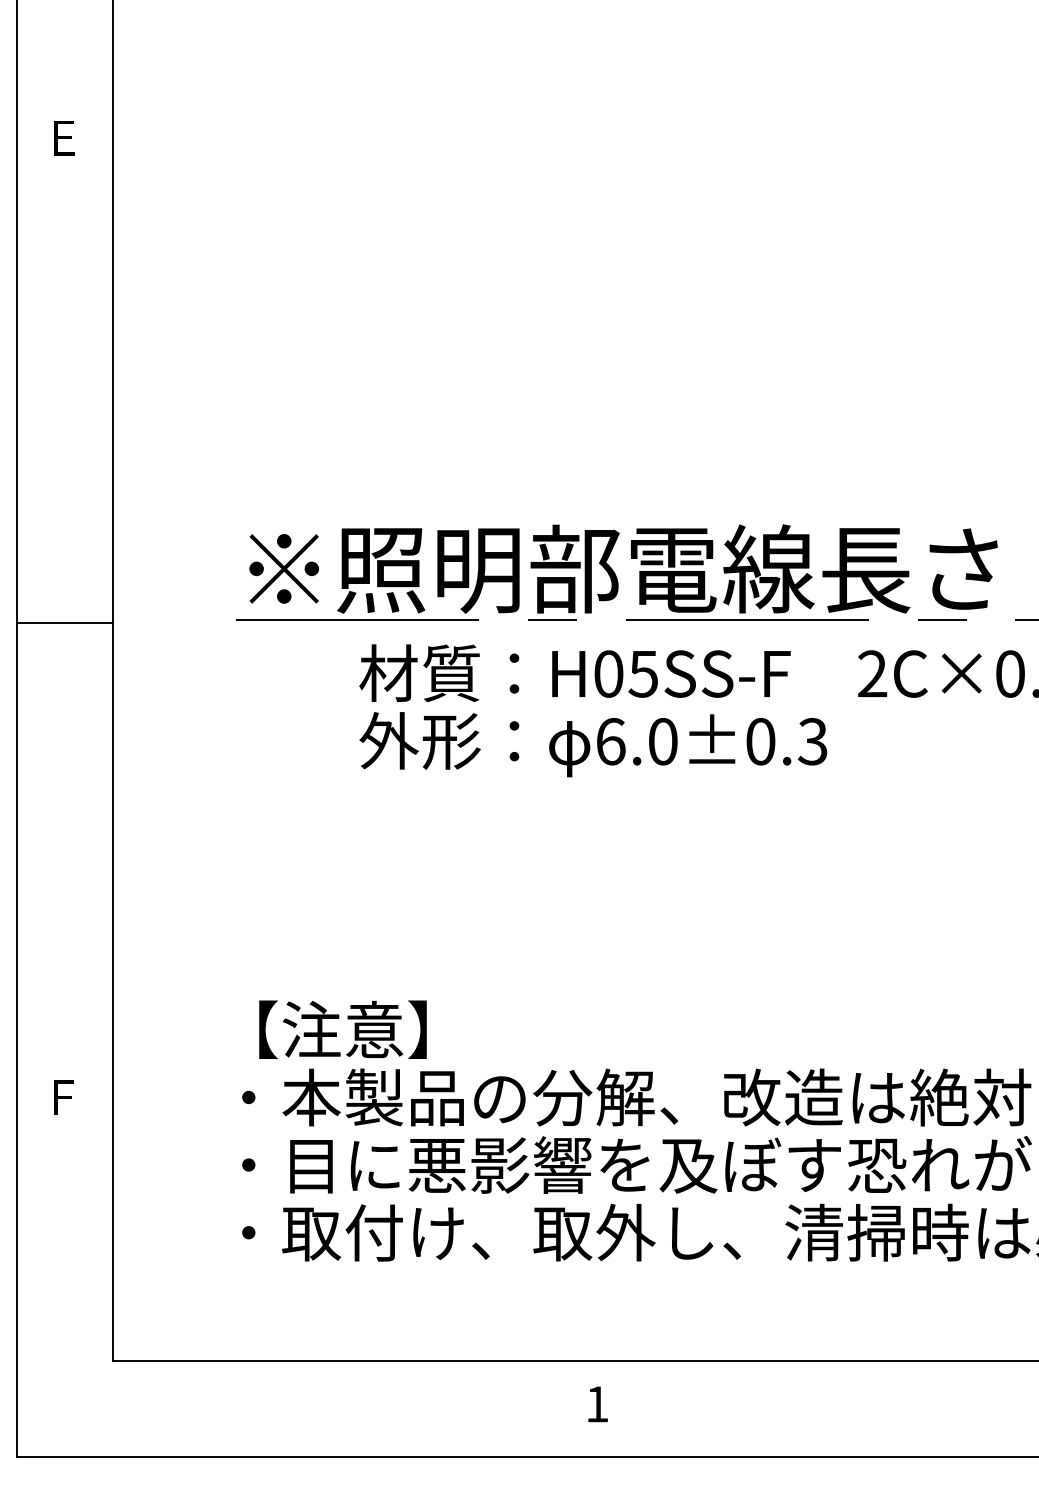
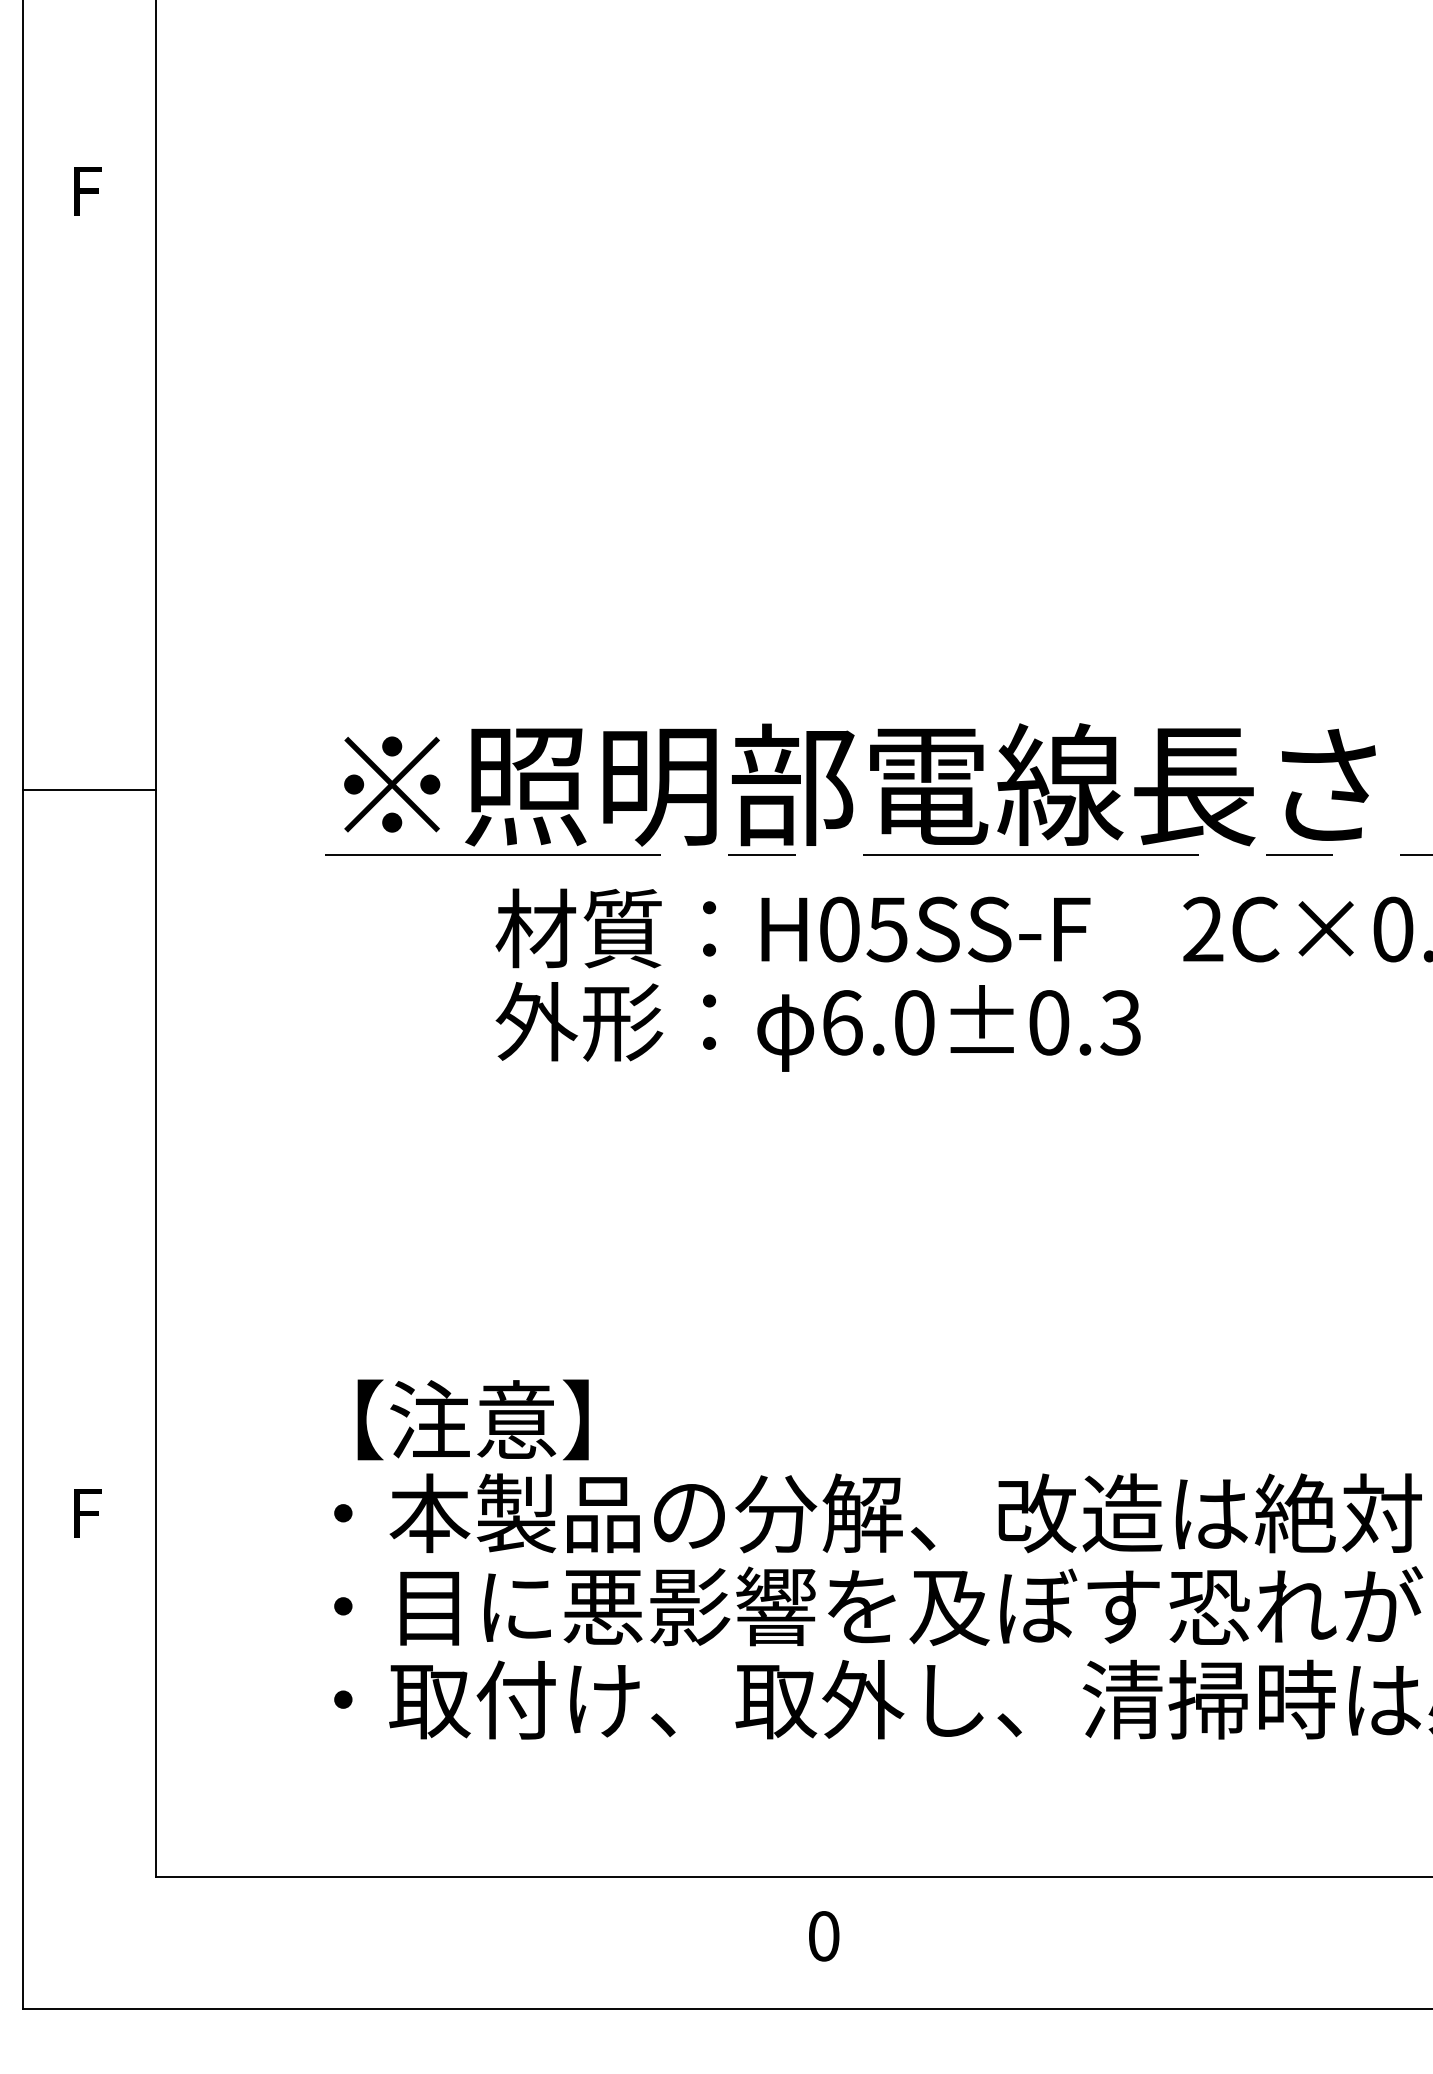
text: (66, 145) -> (91, 201), E -> F
line: (64, 622) -> (89, 789), moved
text: (597, 1404) -> (824, 1936), 1 -> 0

